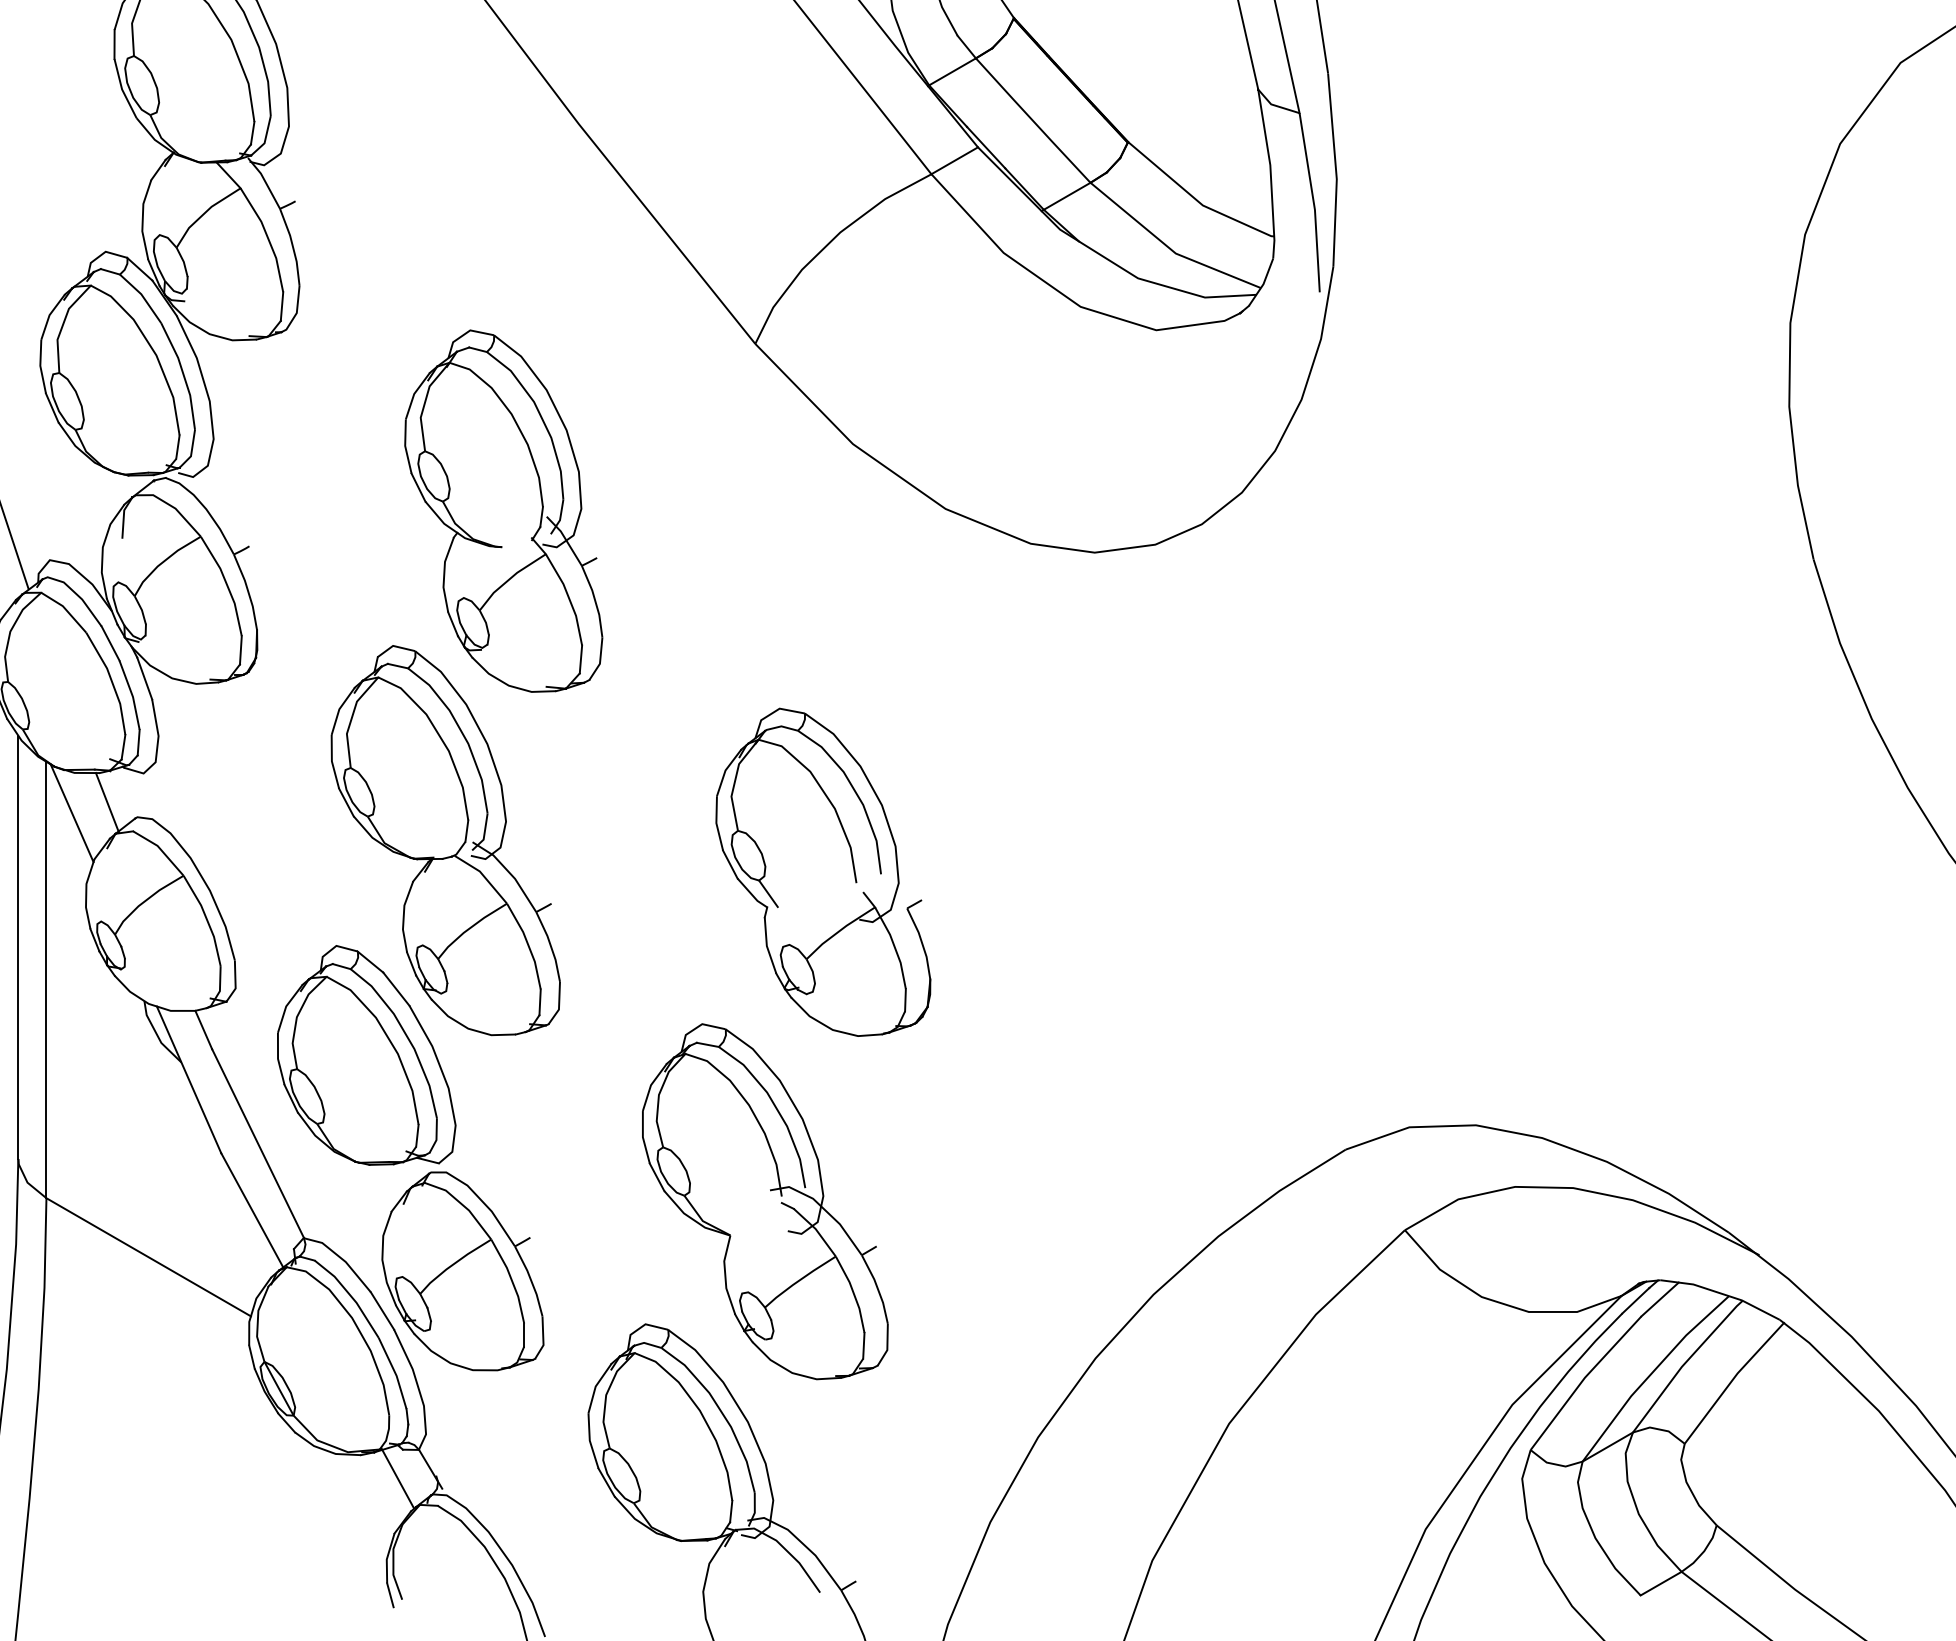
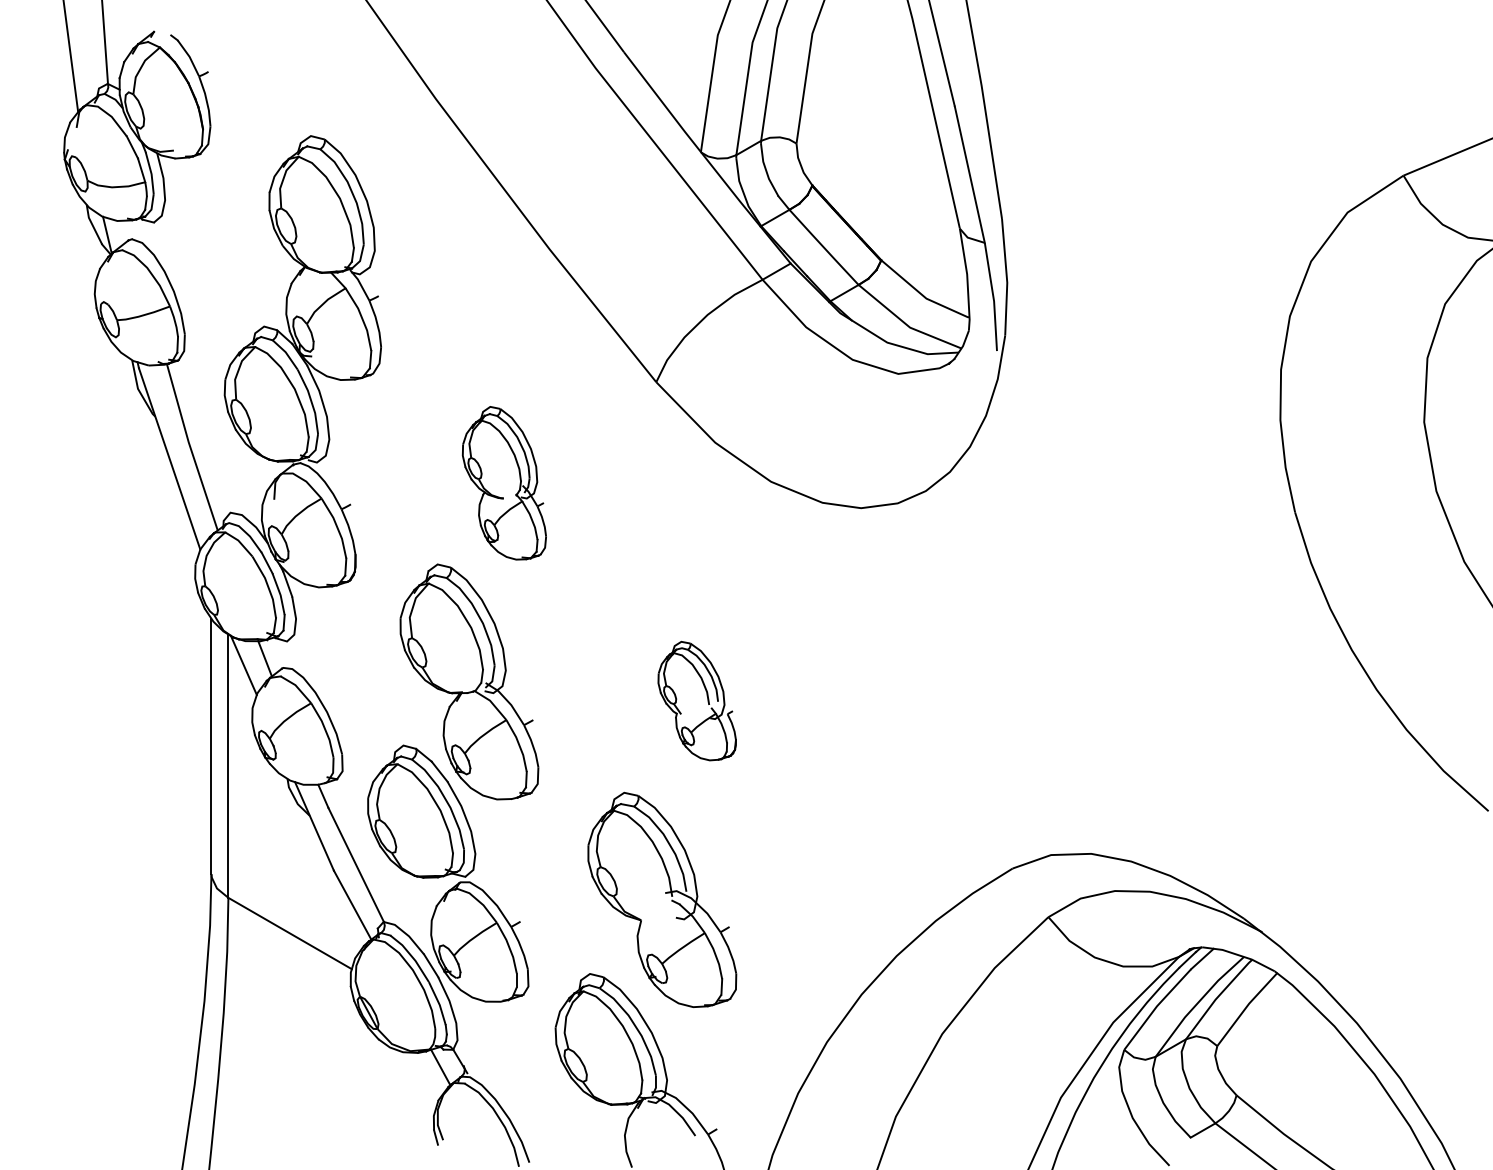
part: (503, 511) -> (504, 483), size x0.7
part: (821, 871) -> (696, 700), size x0.6

